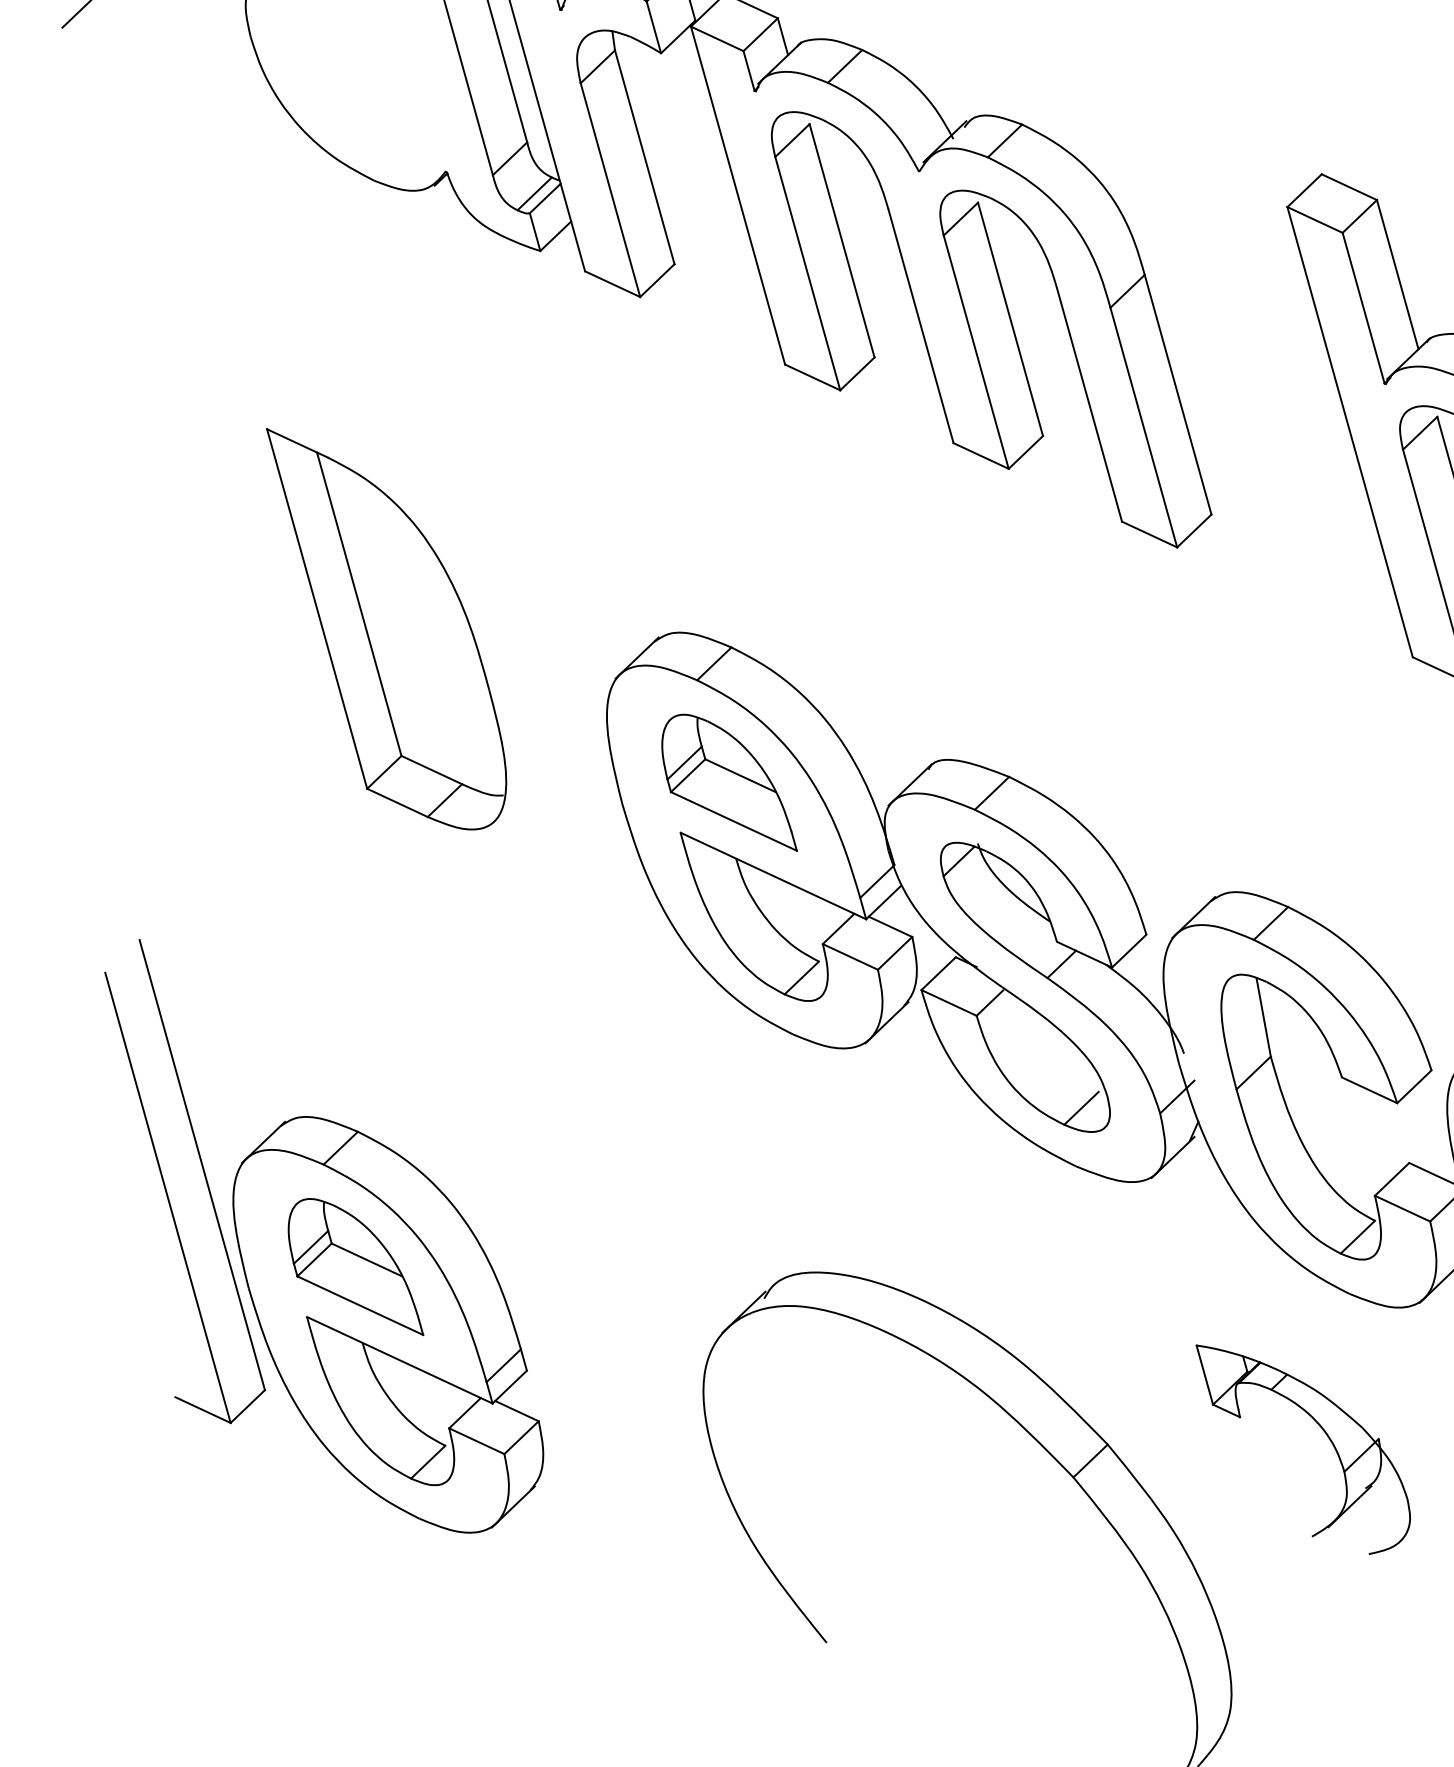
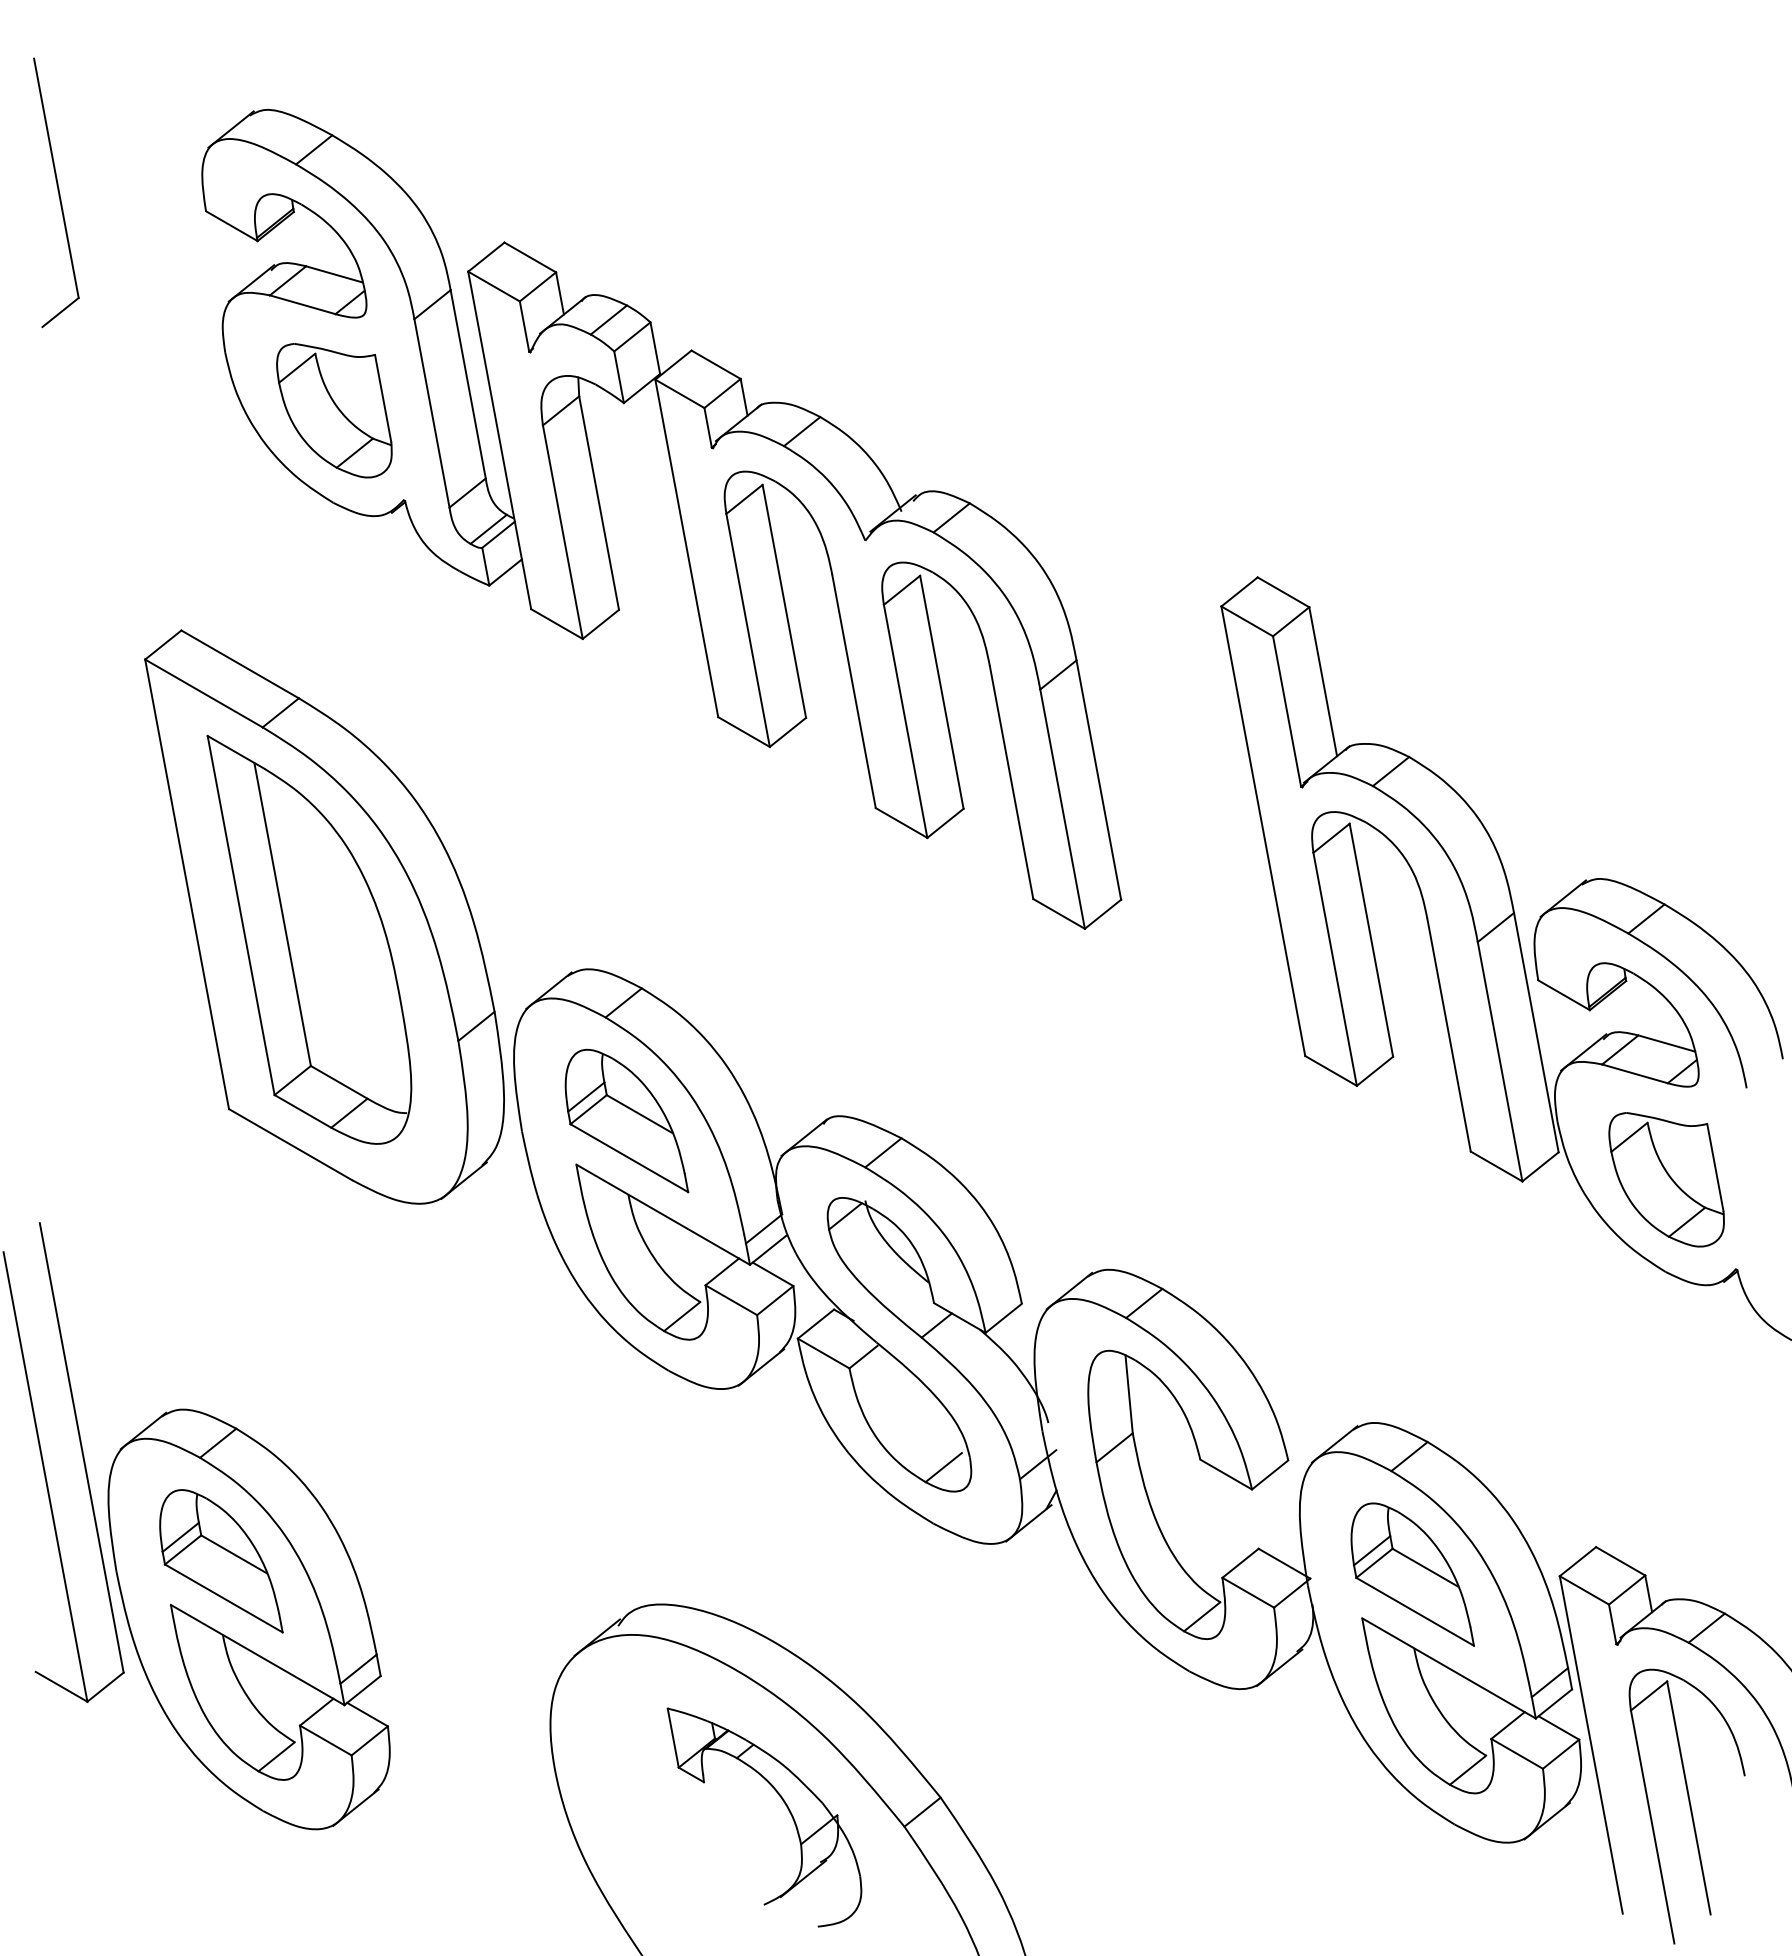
part: (367, 86) -> (334, 410), added
part: (402, 602) -> (324, 916), added
part: (1326, 1435) -> (786, 1807), moved

